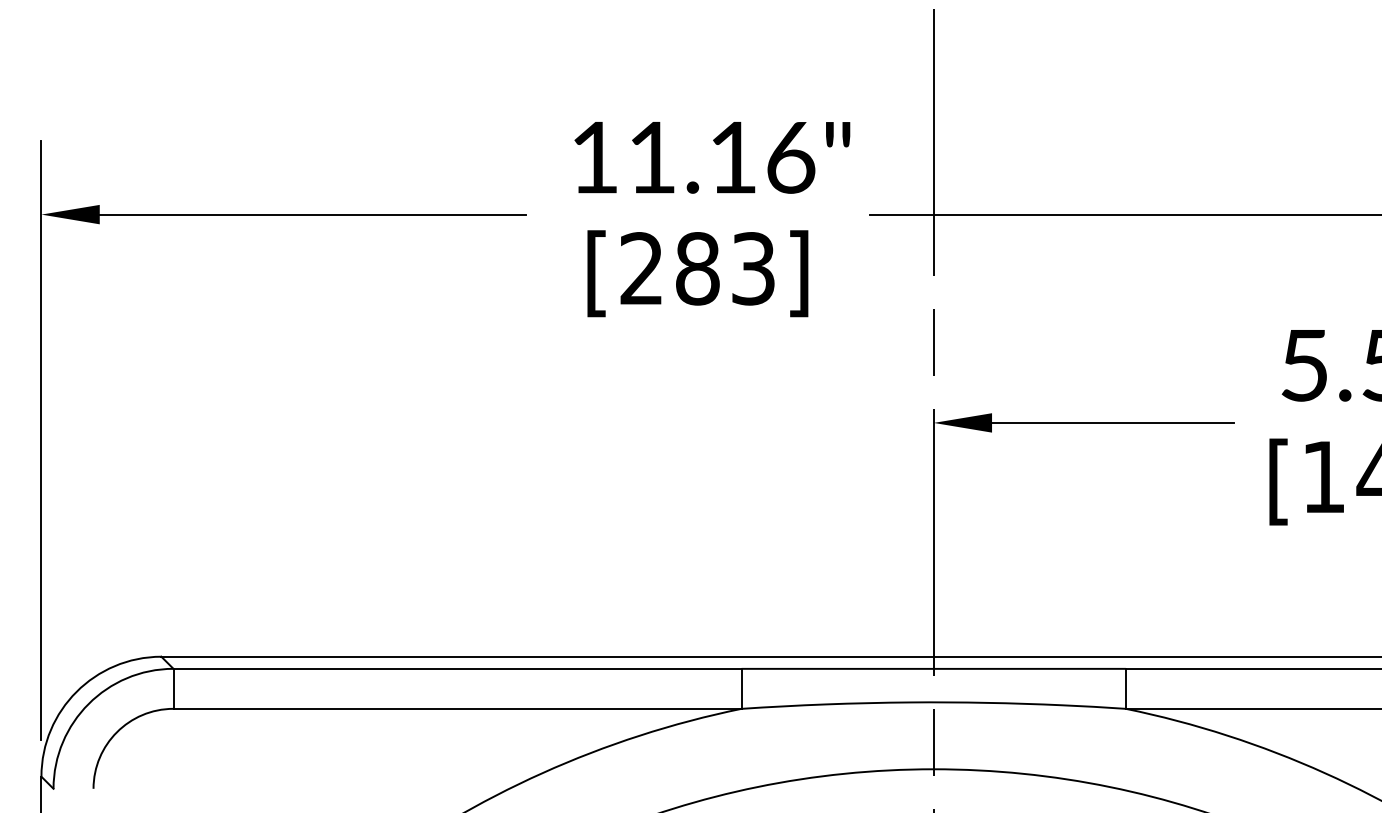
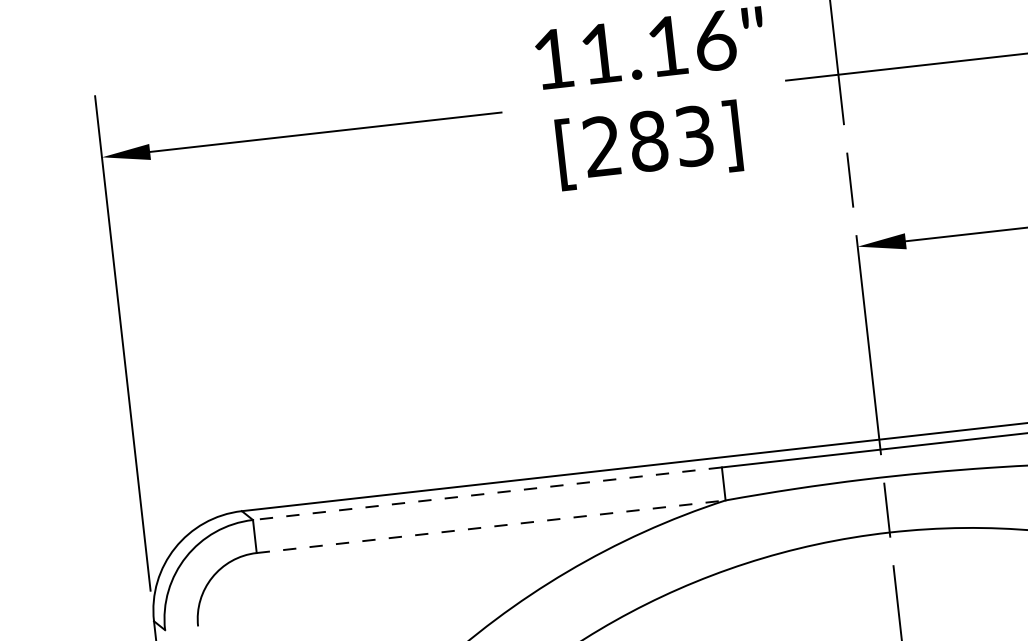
line: (457, 668) -> (487, 493), solid -> dashed
line: (458, 708) -> (491, 526), solid -> dashed

